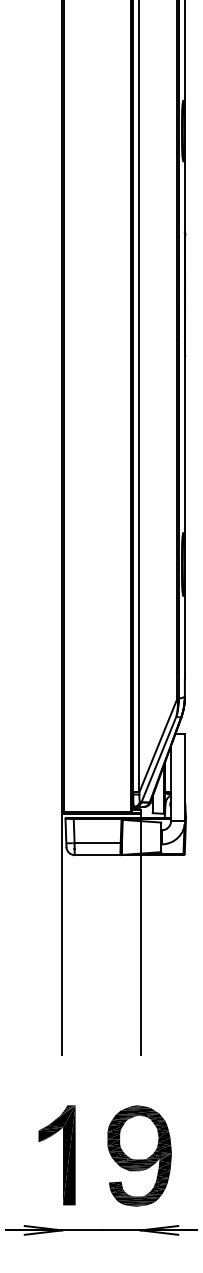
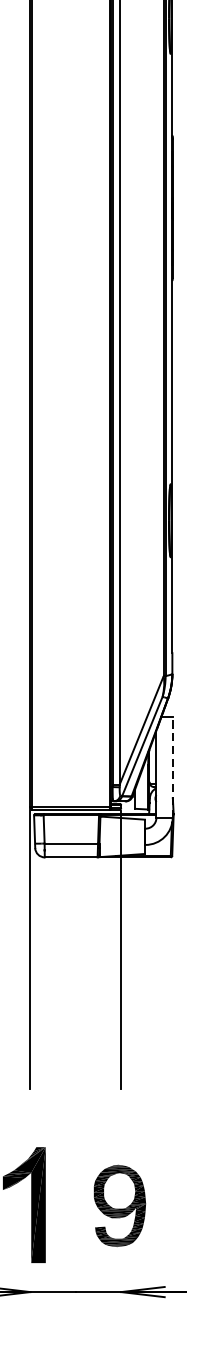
line: (185, 777) -> (173, 767), solid -> dashed
part: (139, 1155) -> (119, 1205), size x0.7

